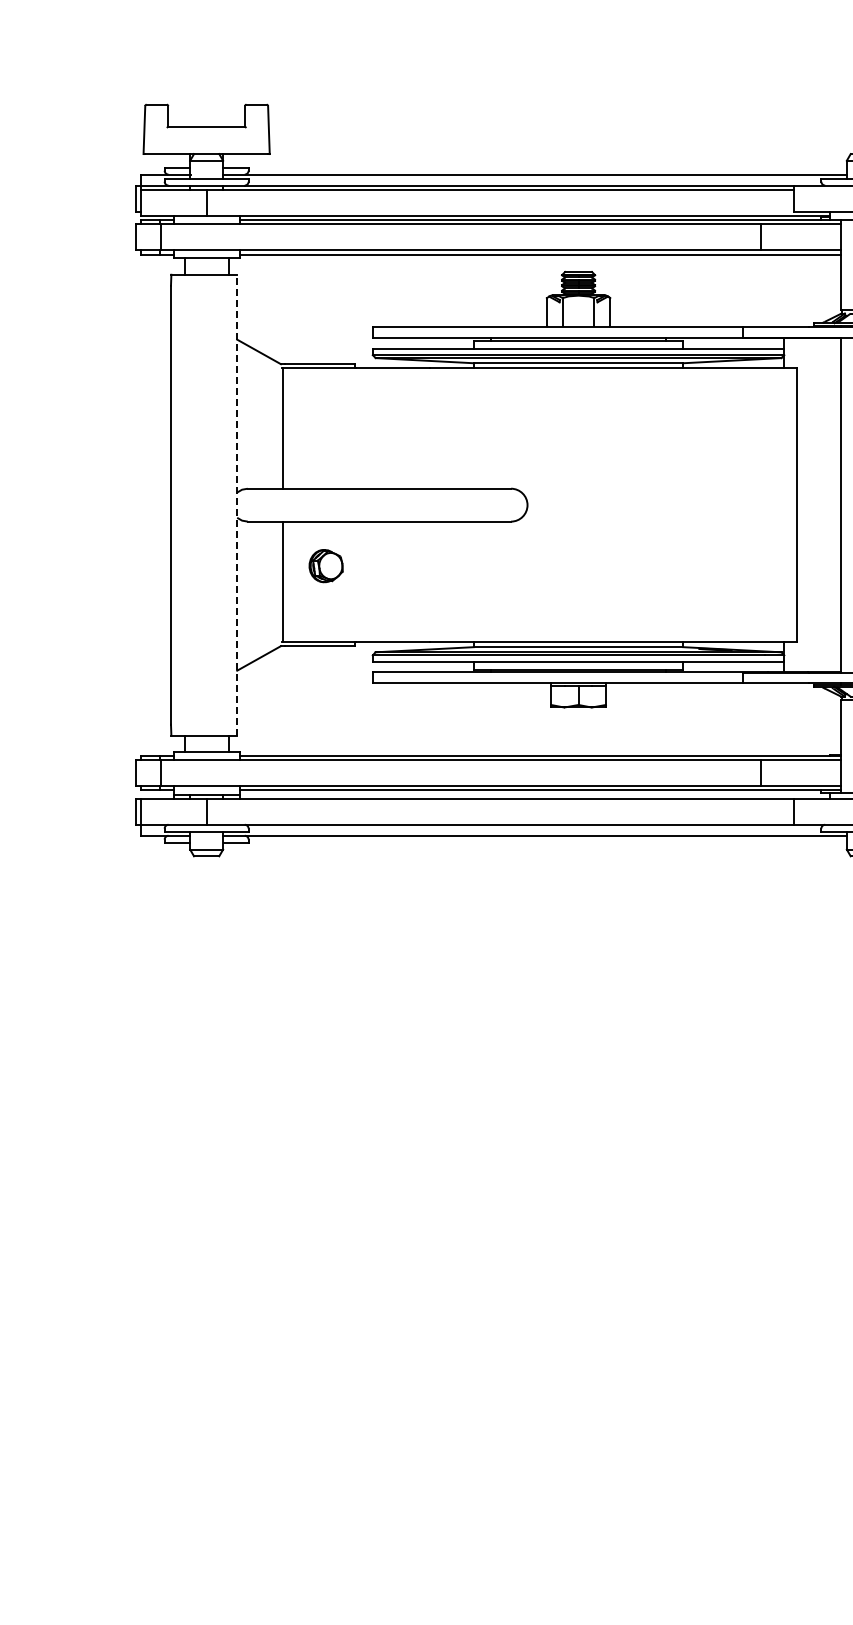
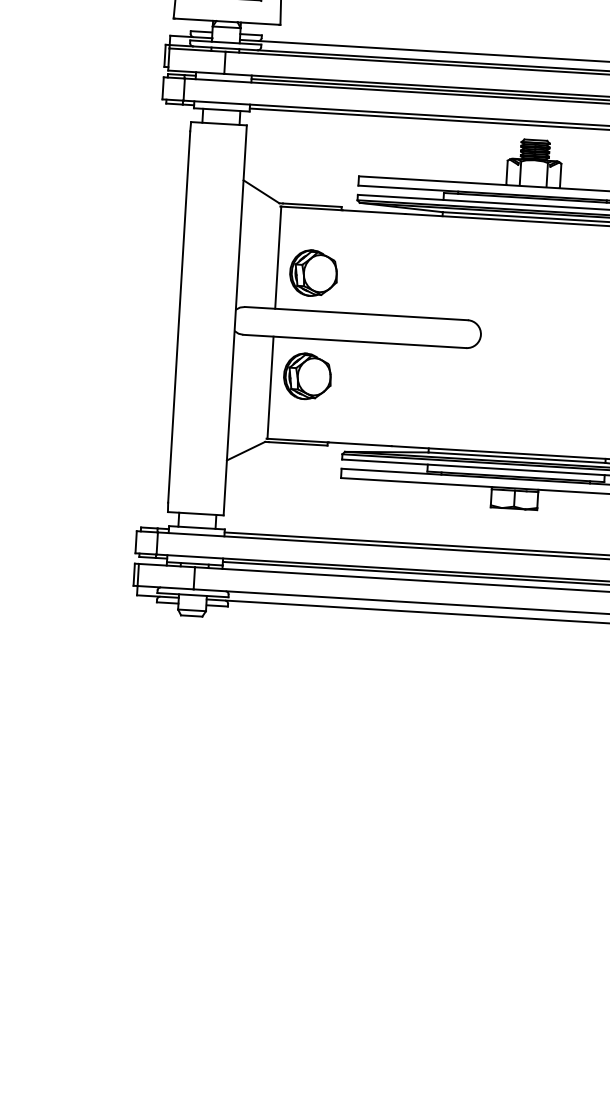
part: (325, 443) -> (313, 272), added
line: (237, 504) -> (235, 319), dashed -> solid
part: (325, 565) -> (306, 375), size x1.67

